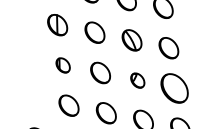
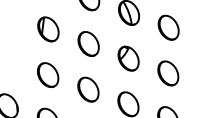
part: (62, 65) -> (47, 29), size x1.43
part: (137, 80) -> (128, 58), size x1.43
part: (174, 88) -> (168, 73), size x0.71

